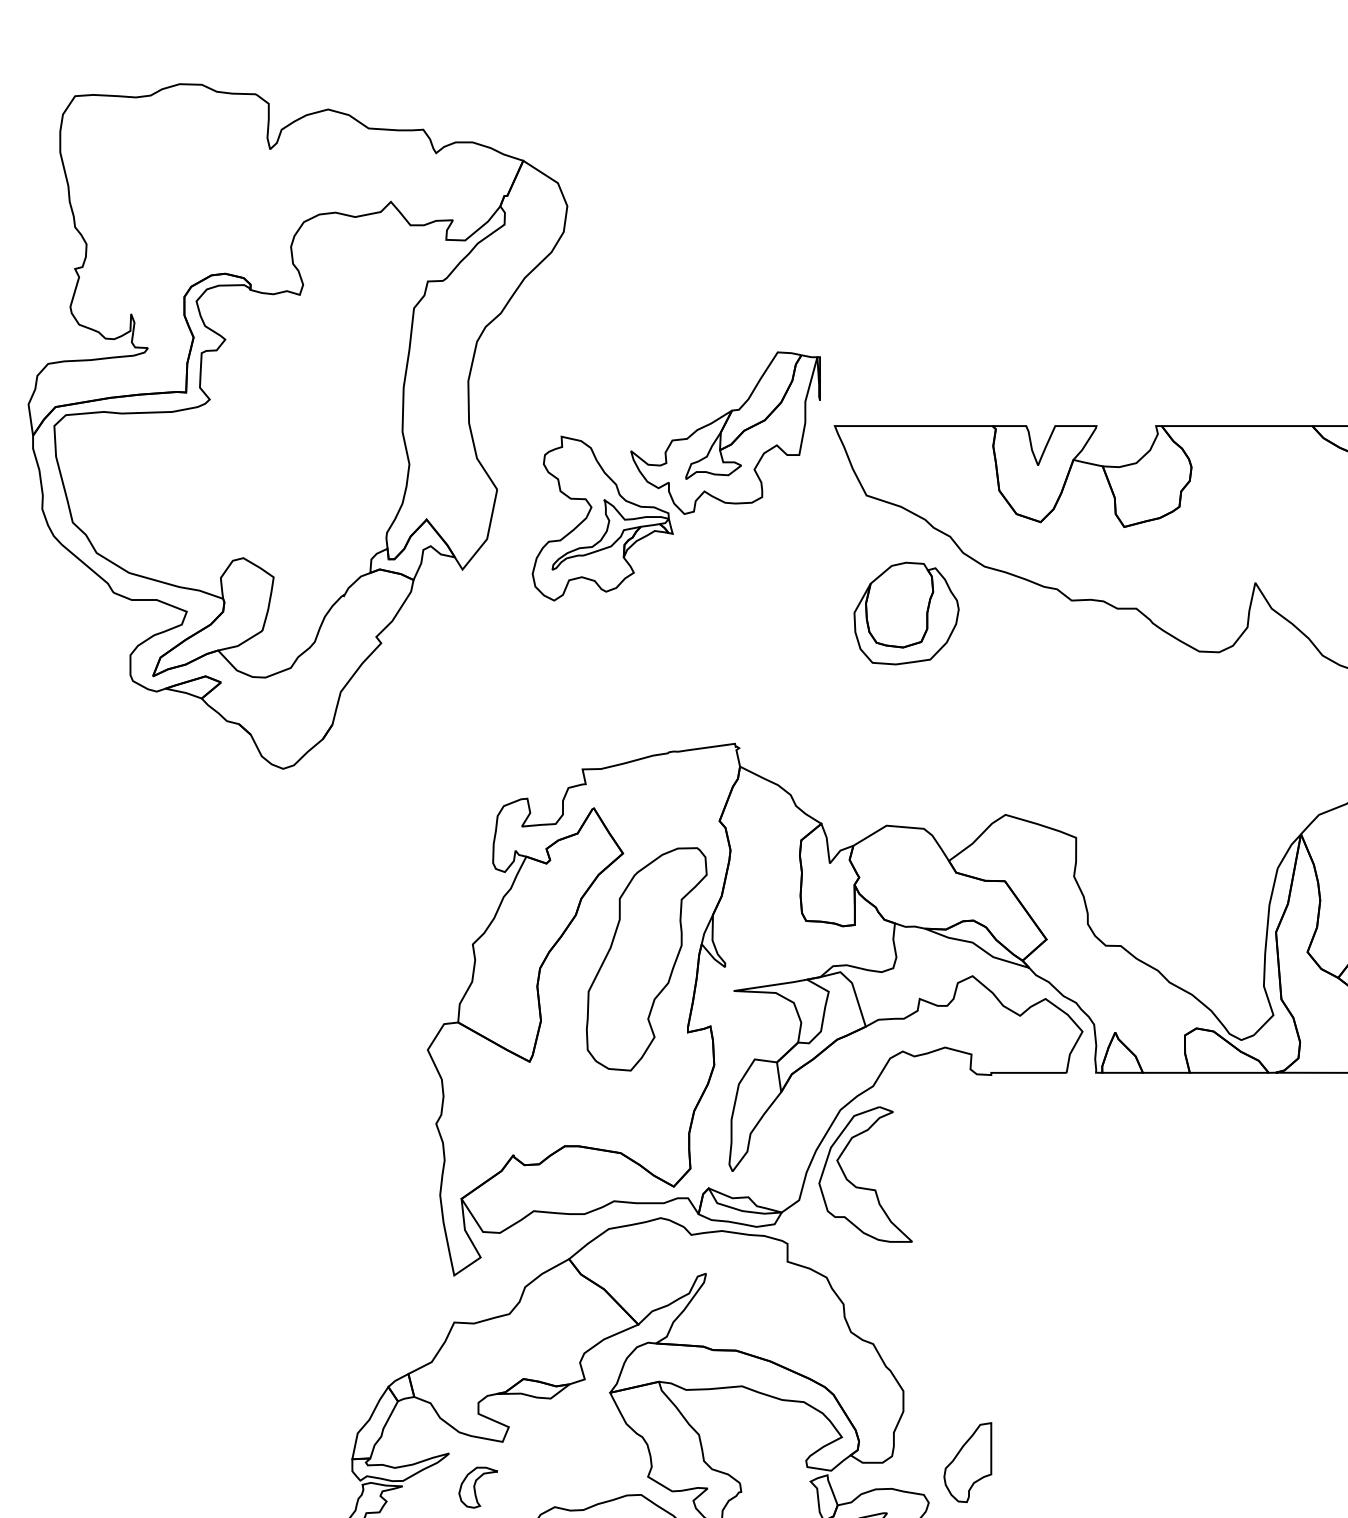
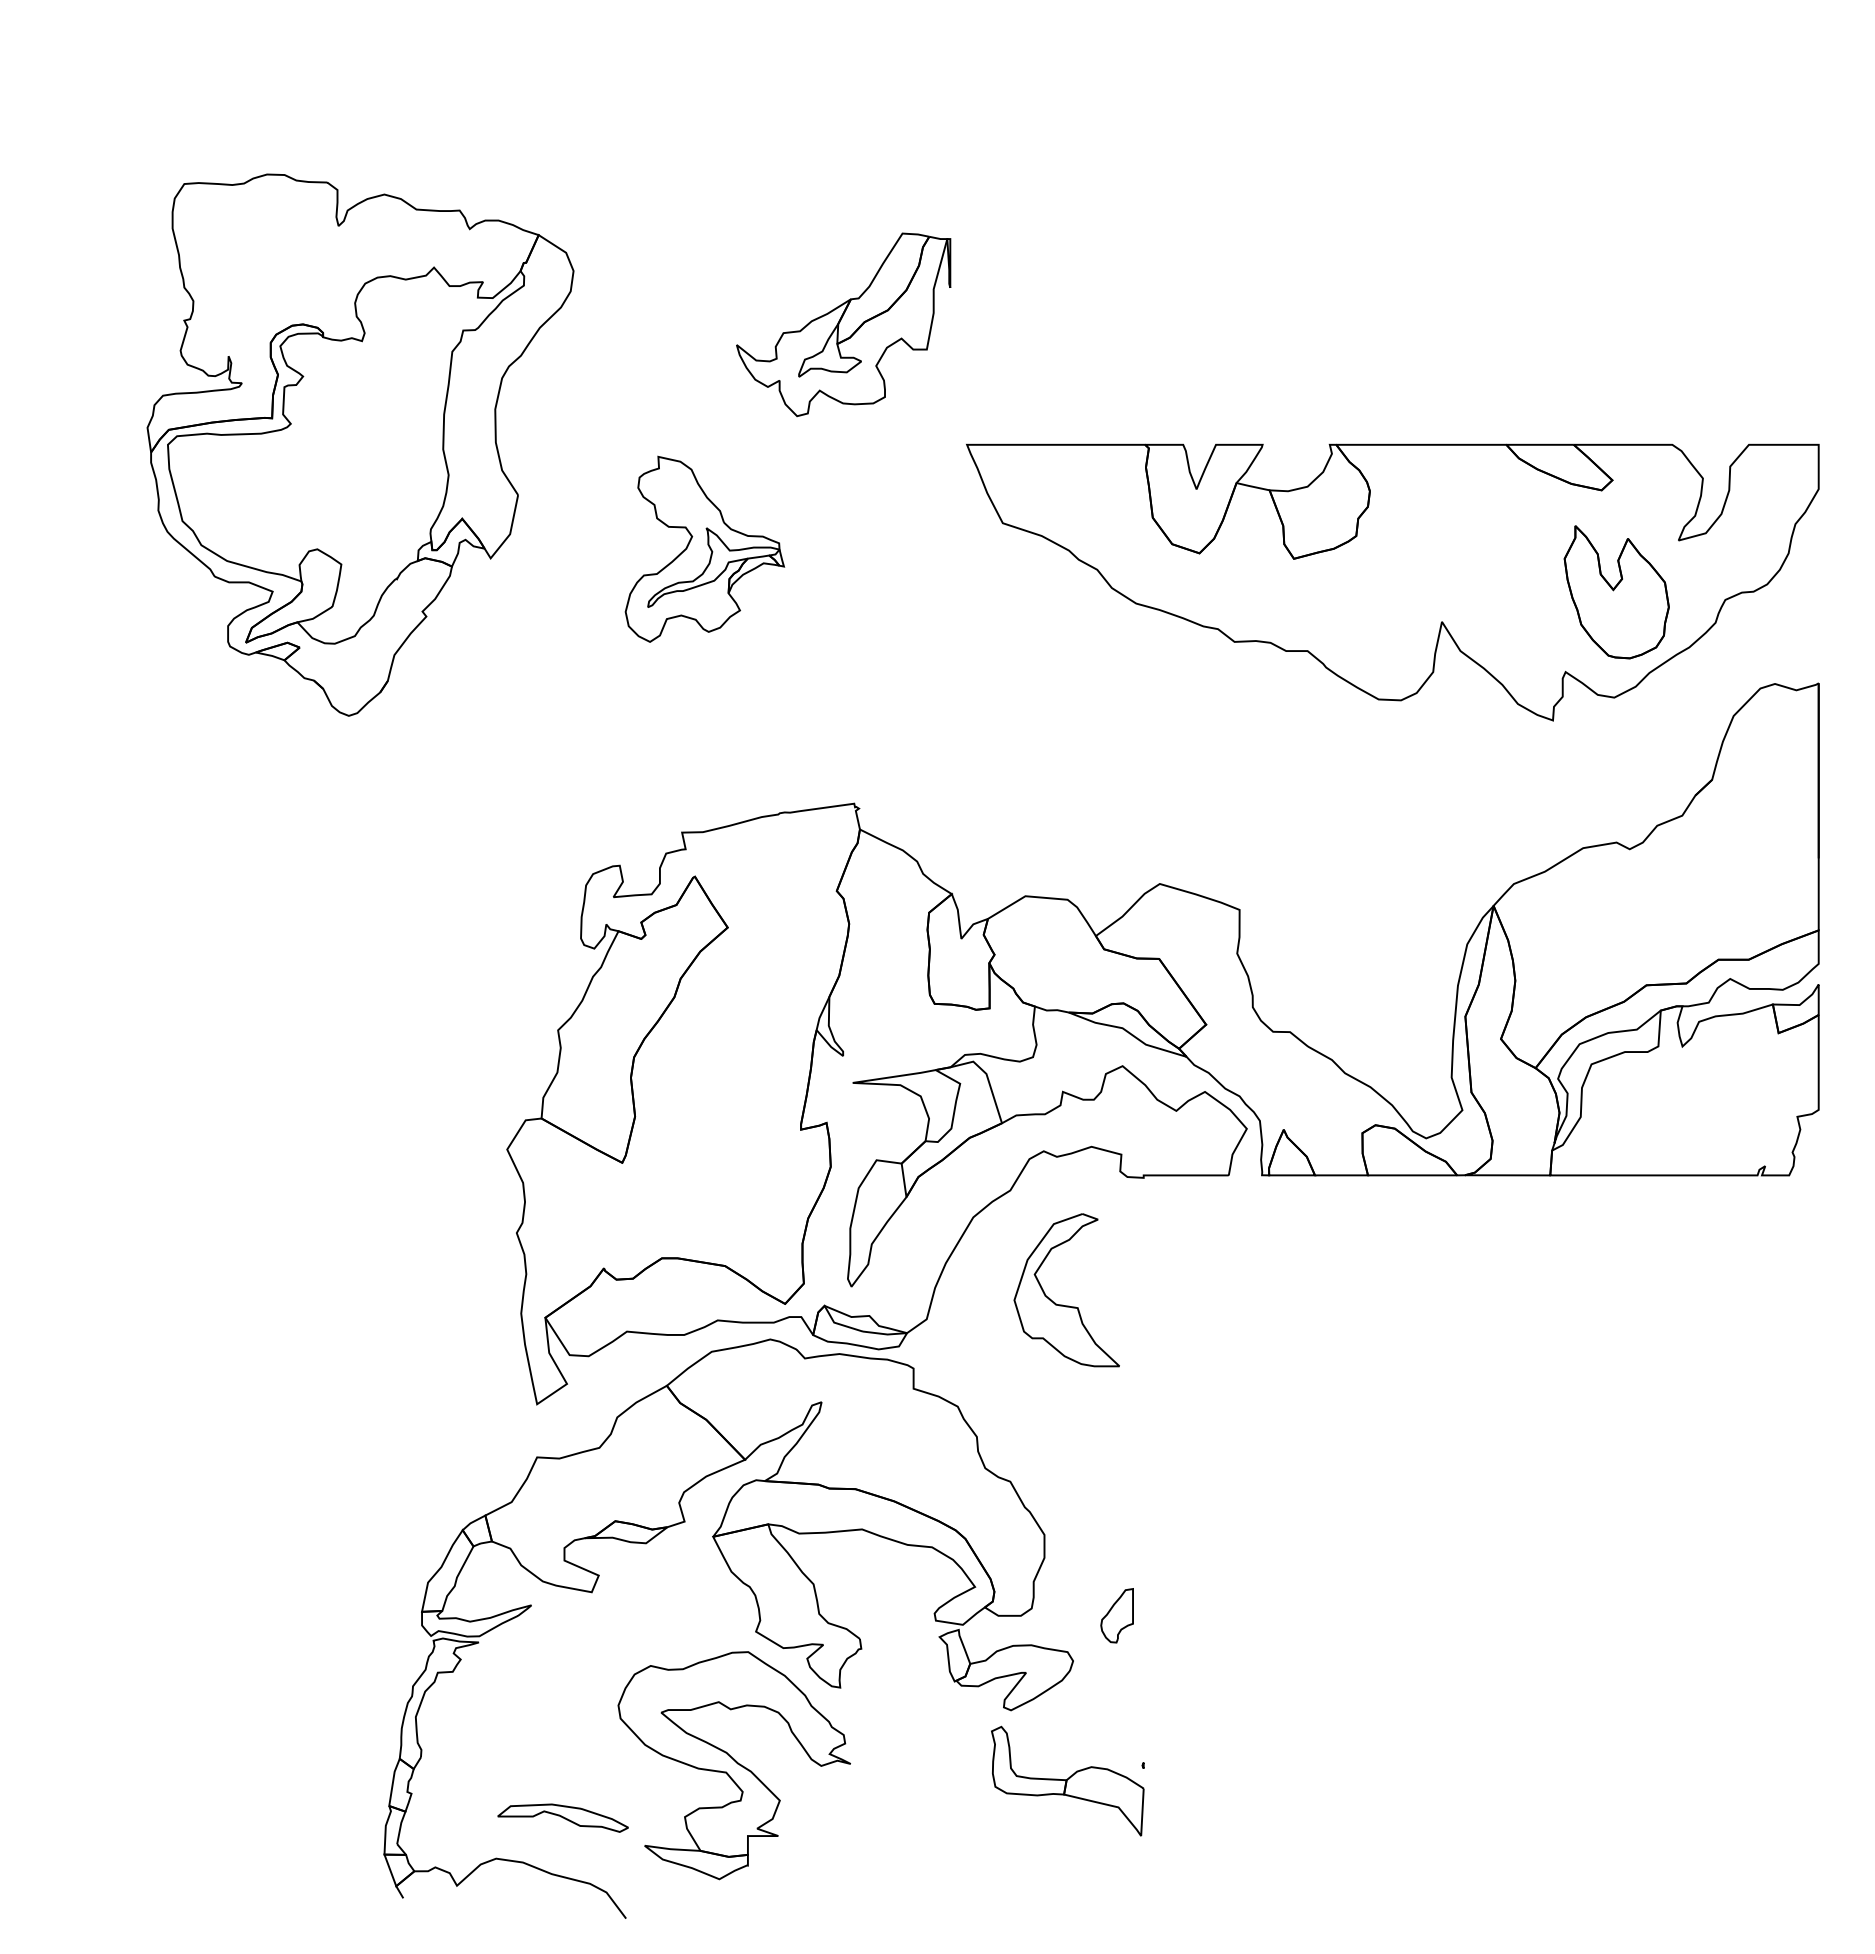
part: (297, 425) -> (360, 444), size x0.7
part: (725, 432) -> (843, 324), moved
part: (906, 613) -> (1047, 656), removed
part: (646, 958) -> (754, 1046), removed
part: (861, 1187) -> (1062, 1304), moved
part: (967, 1462) -> (1116, 1615), size x0.6
part: (477, 1487) -> (563, 1643), removed

